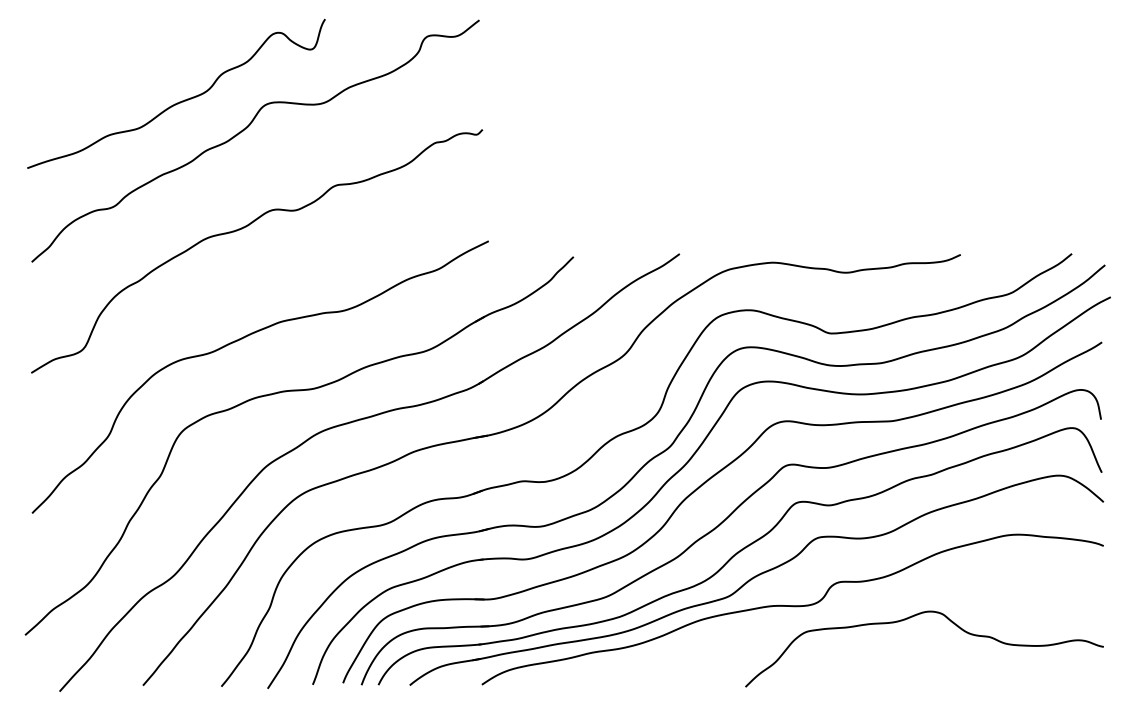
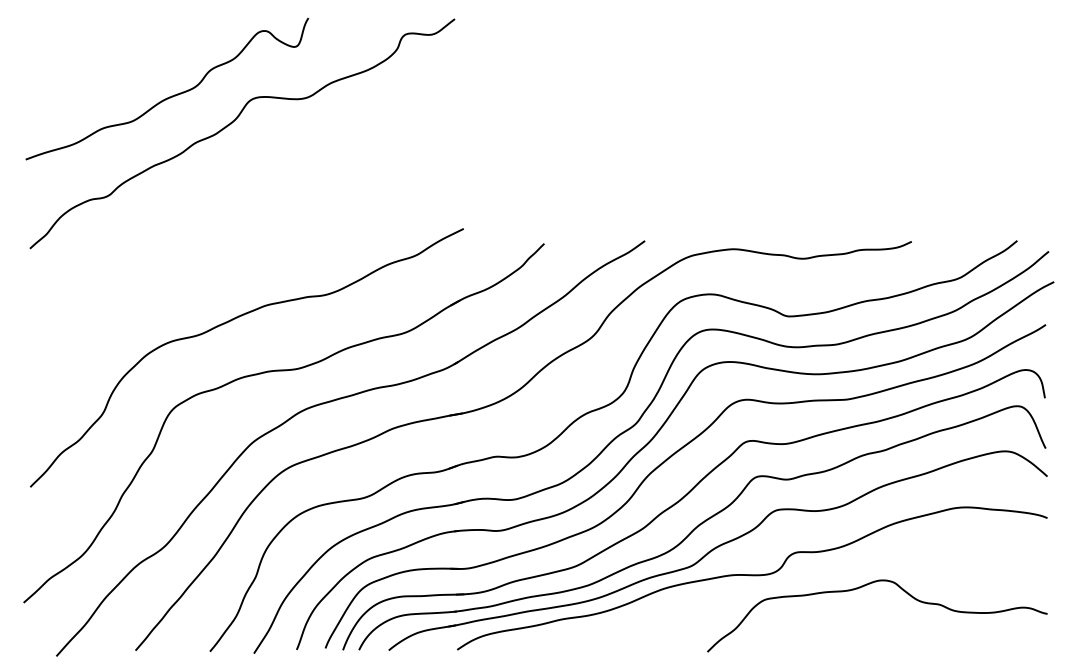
curve: (246, 227) -> (233, 215), removed

